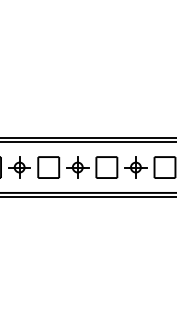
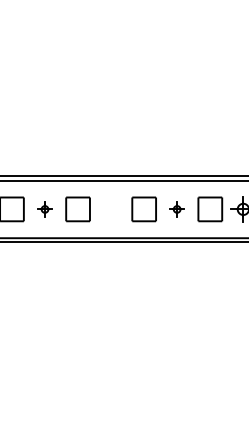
part: (19, 167) -> (44, 209), size x0.6
part: (77, 167) -> (110, 209), removed
part: (135, 167) -> (176, 209), size x0.6

